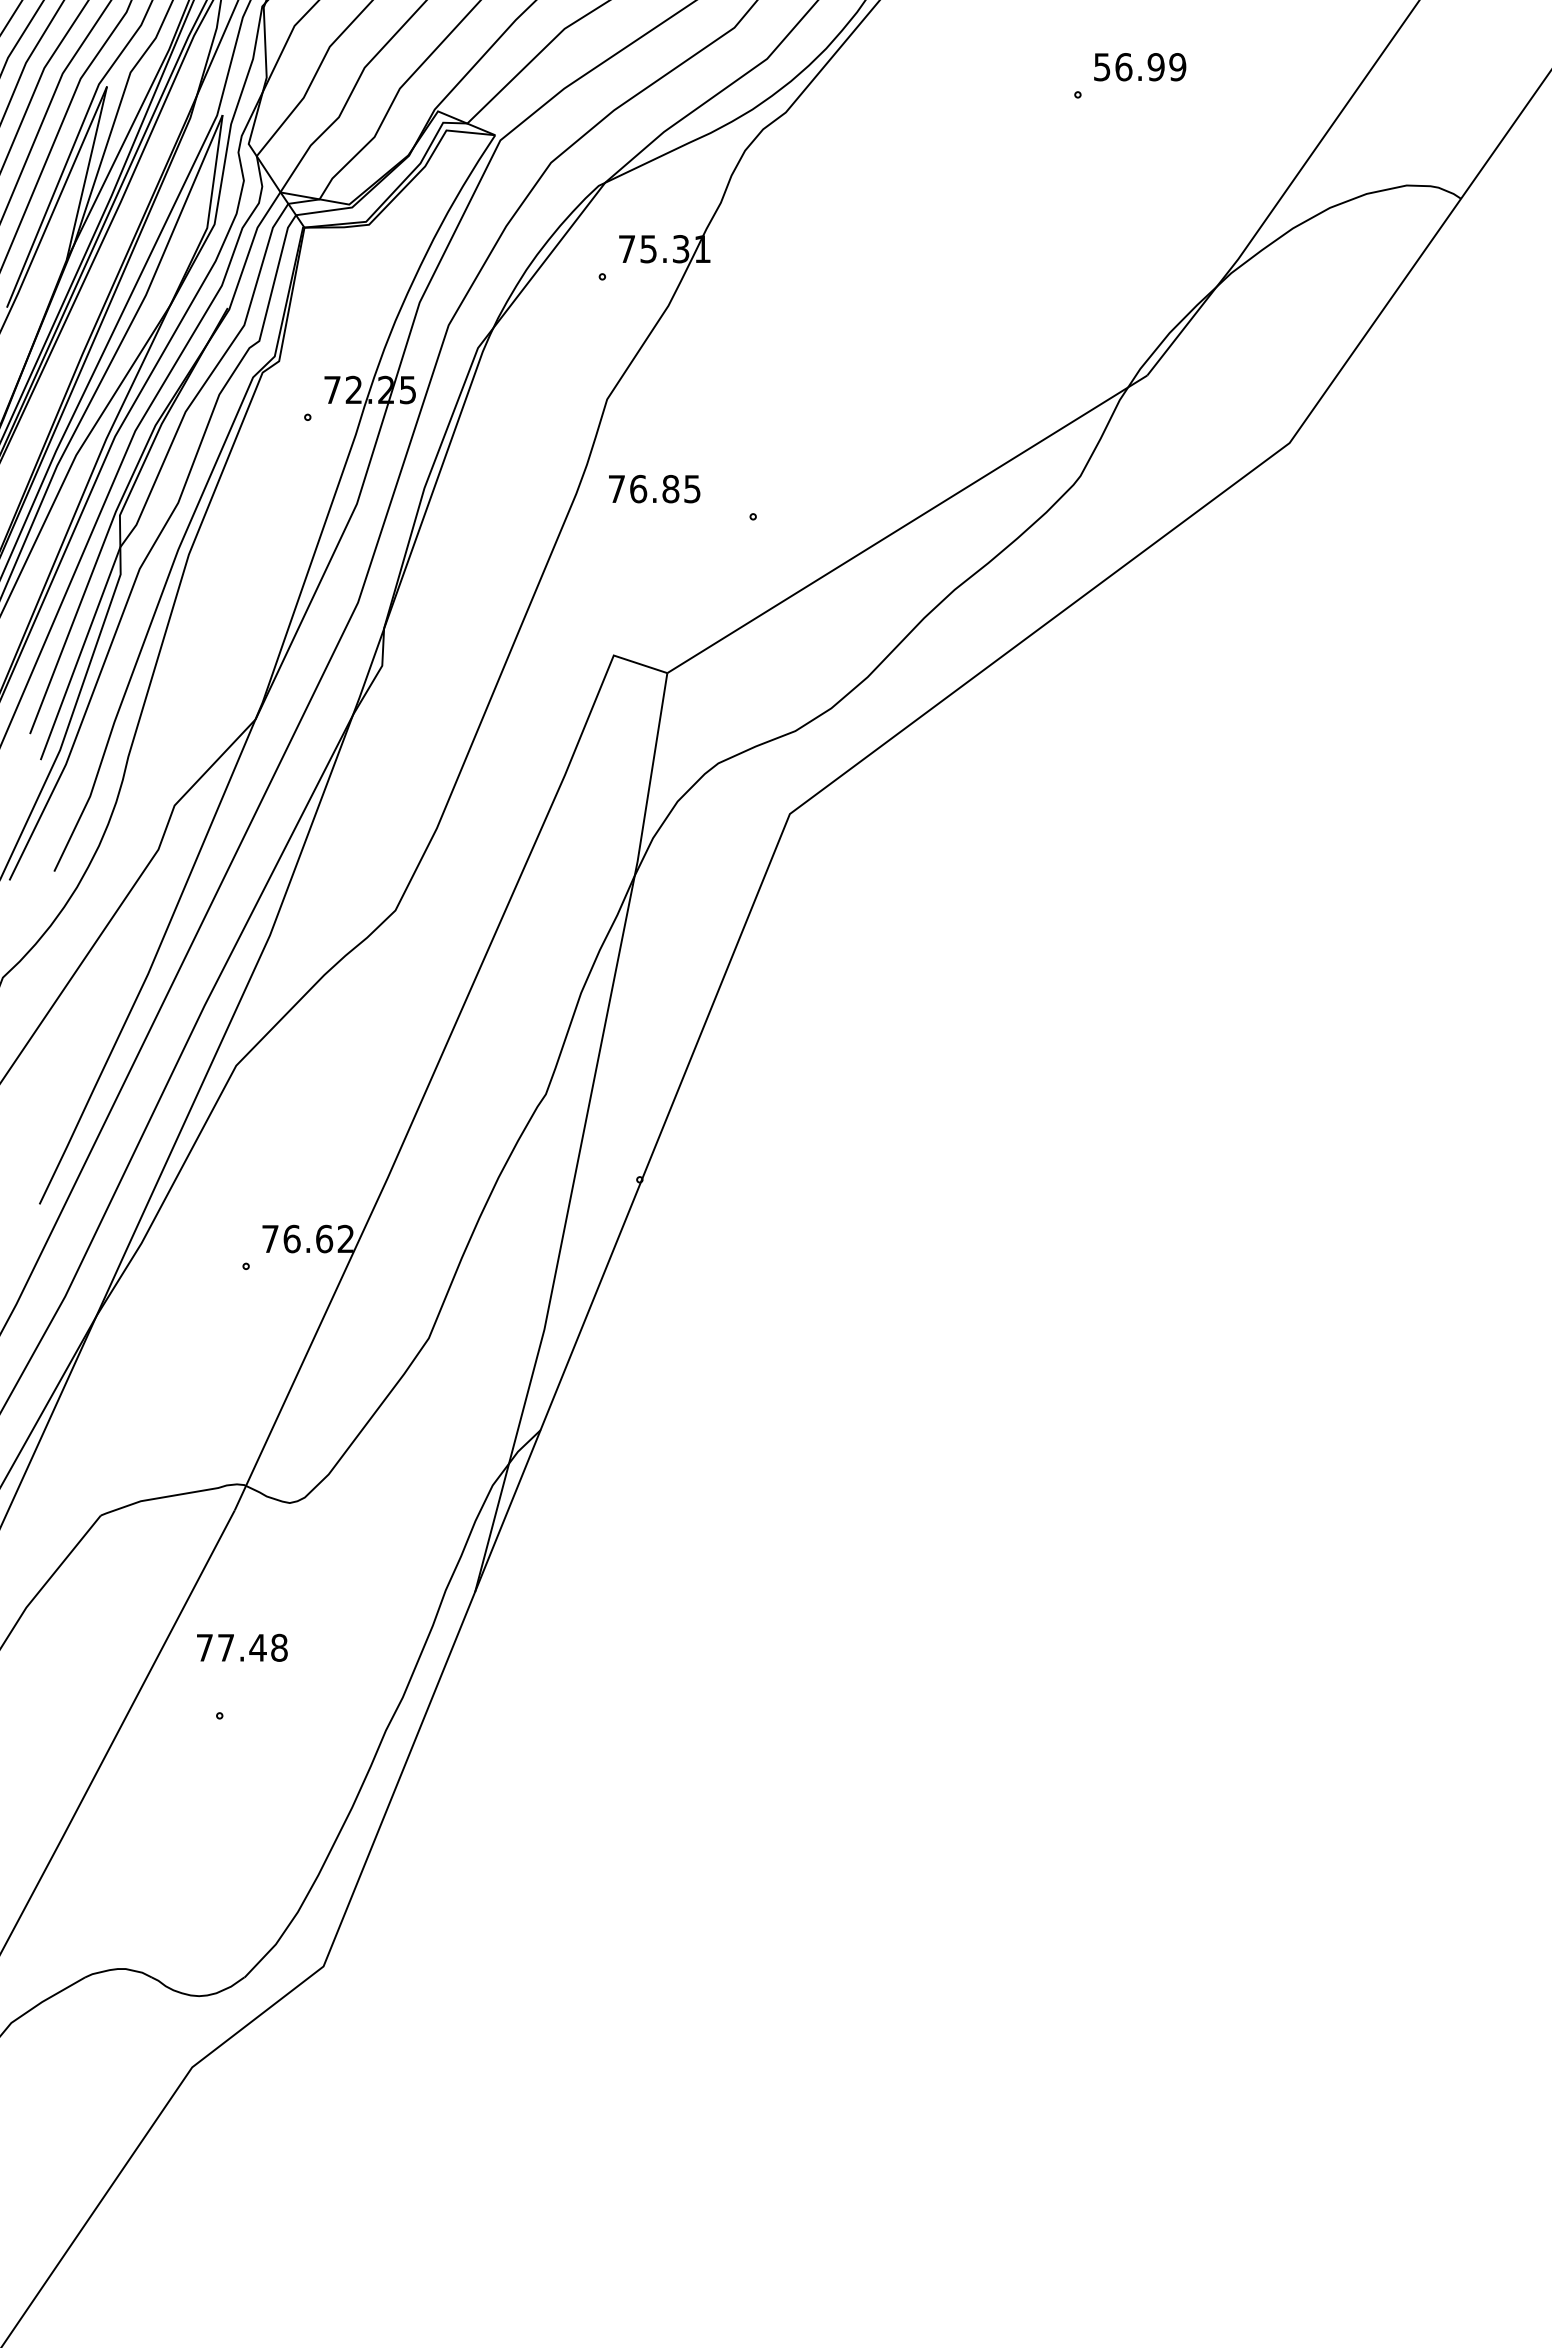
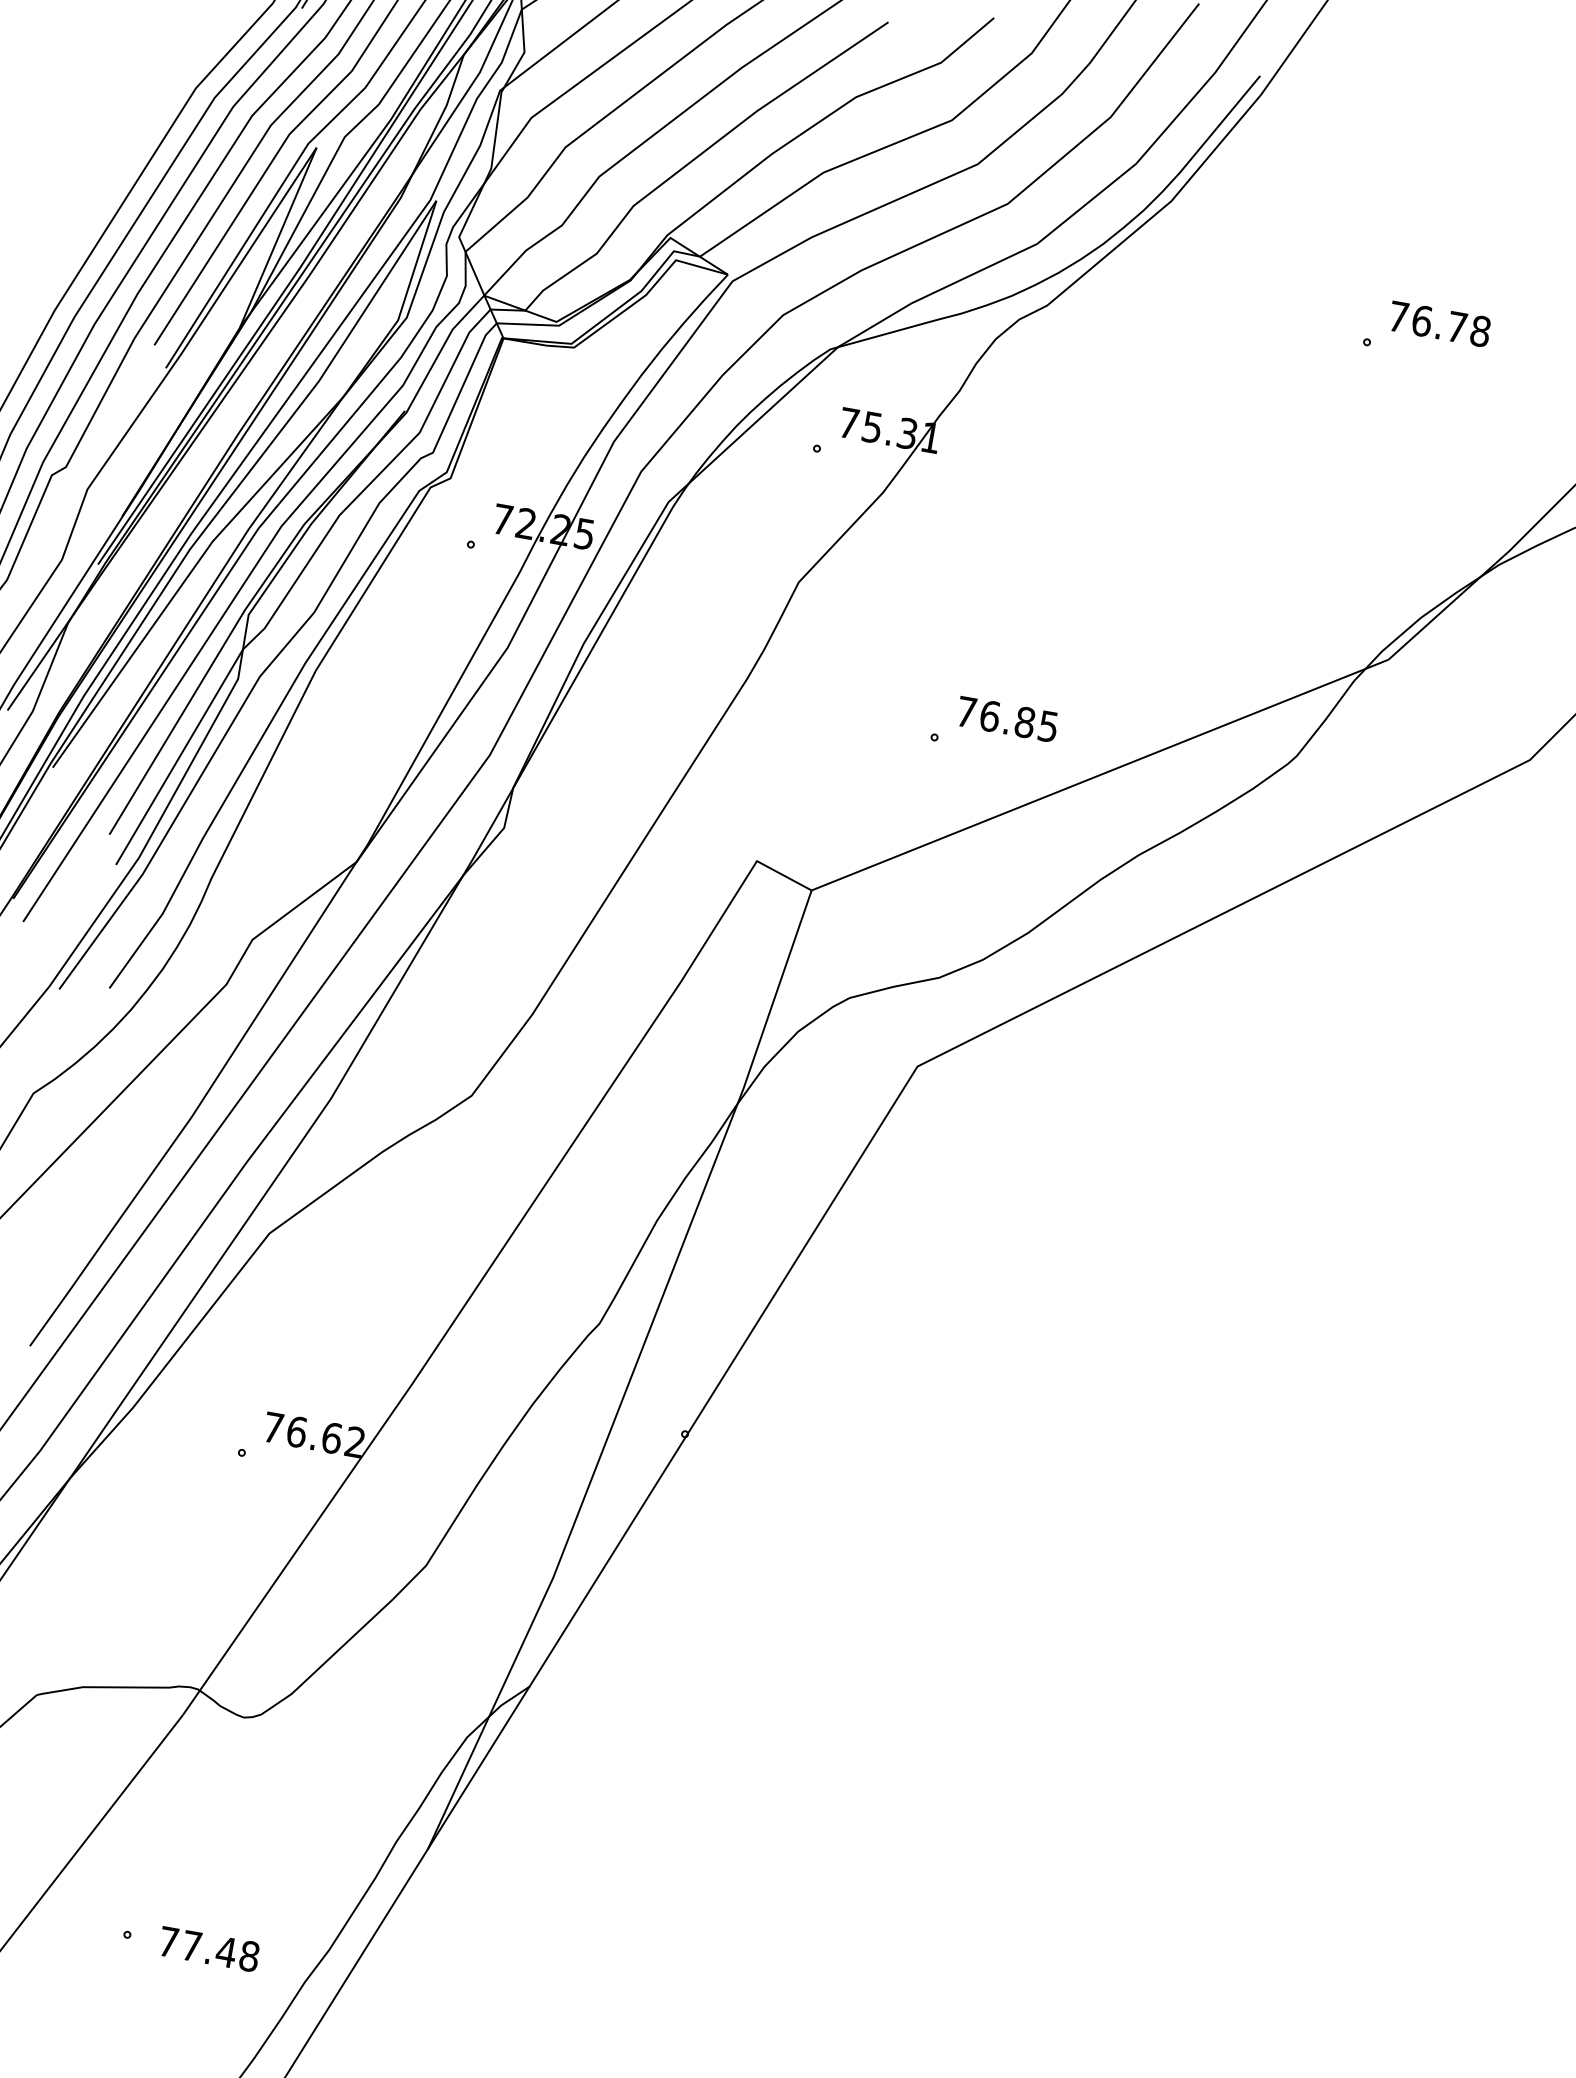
text: (1140, 67) -> (1440, 324), 56.99 -> 76.78
text: (654, 489) -> (1007, 719), moved
text: (242, 1647) -> (209, 1948), moved

